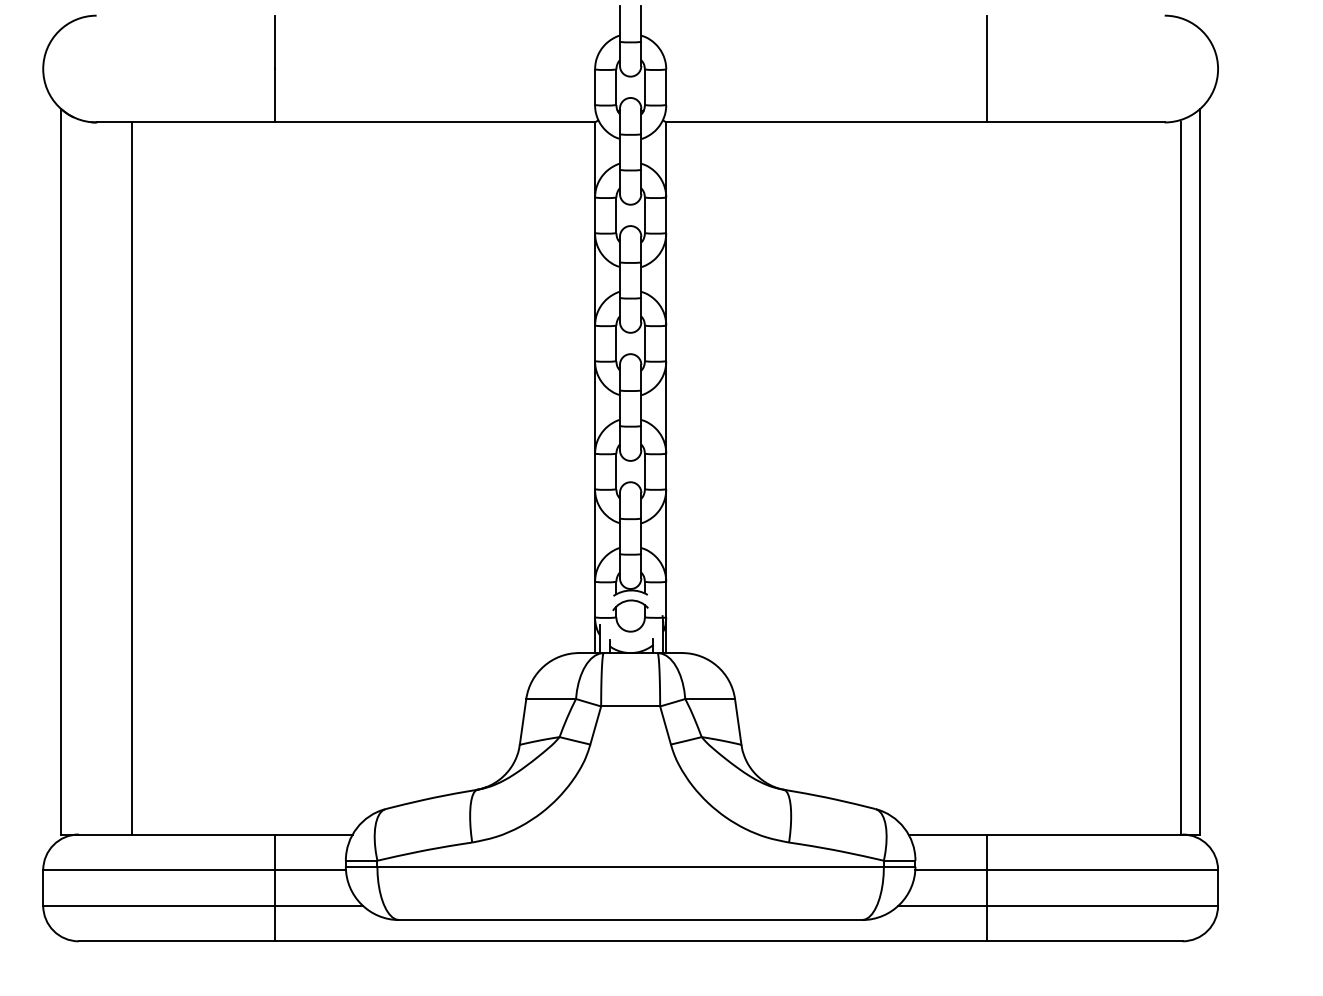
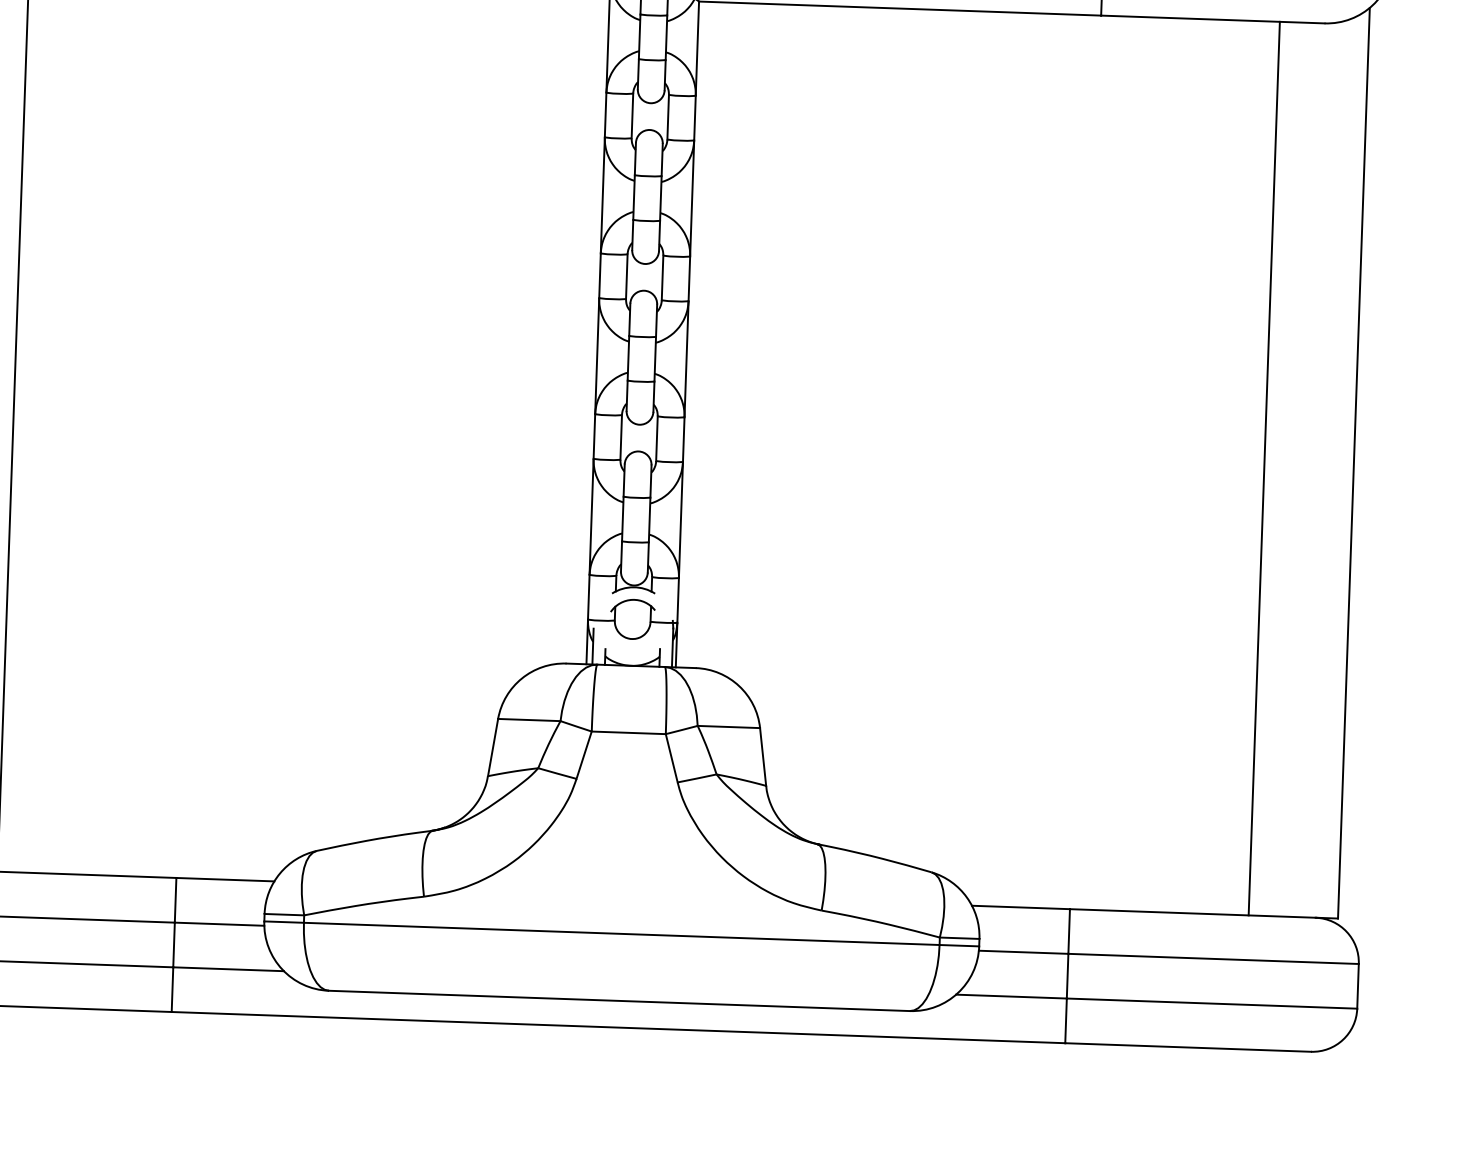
line: (1181, 478) -> (1264, 468), moved

